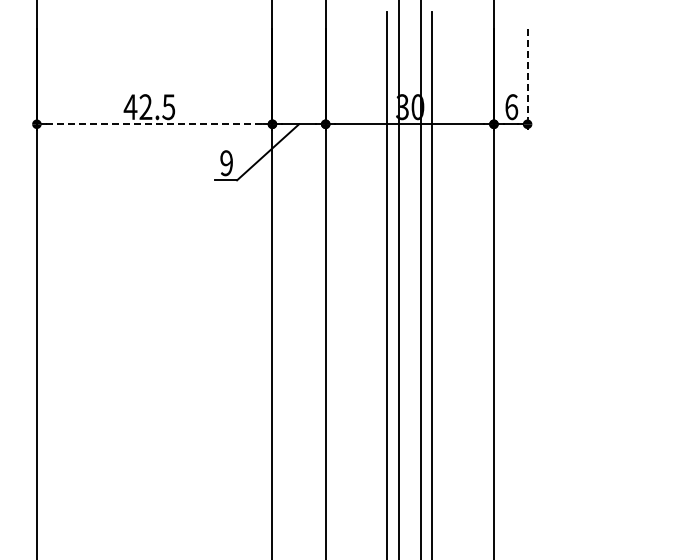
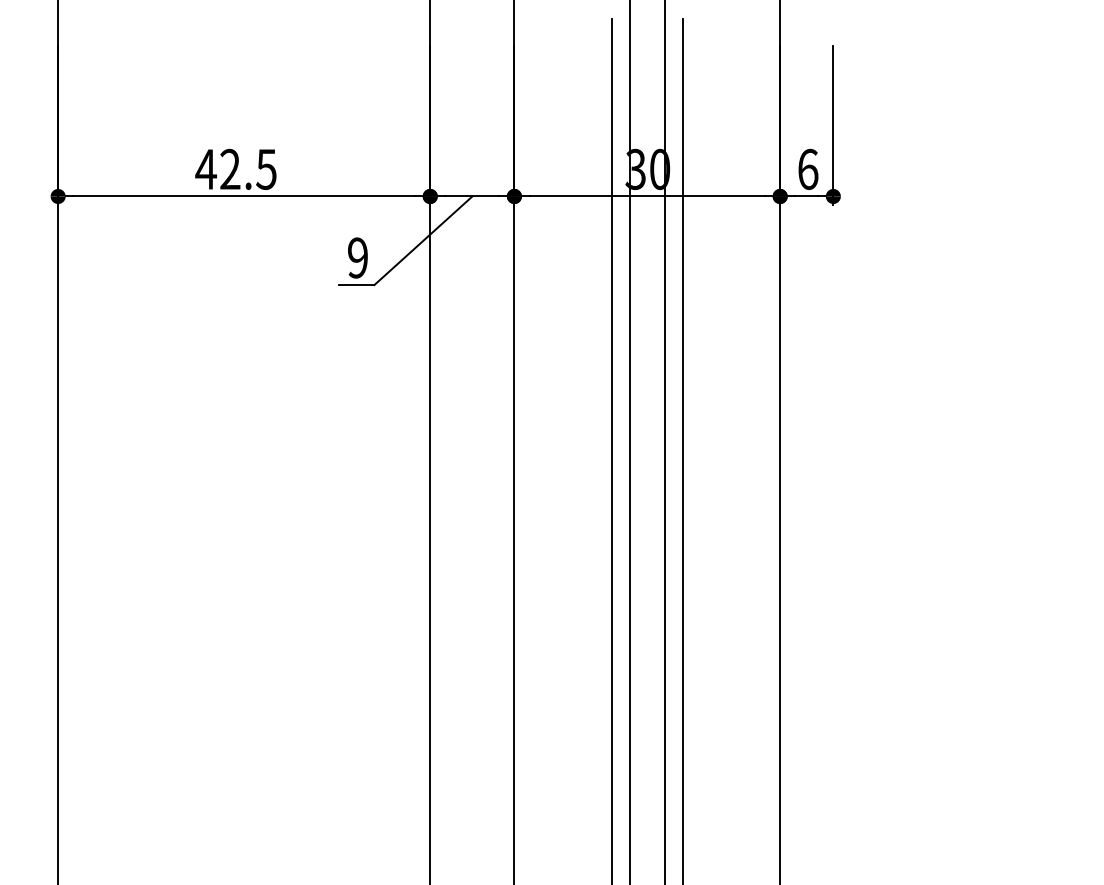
line: (527, 79) -> (833, 125), dashed -> solid
line: (155, 124) -> (245, 196), dashed -> solid

